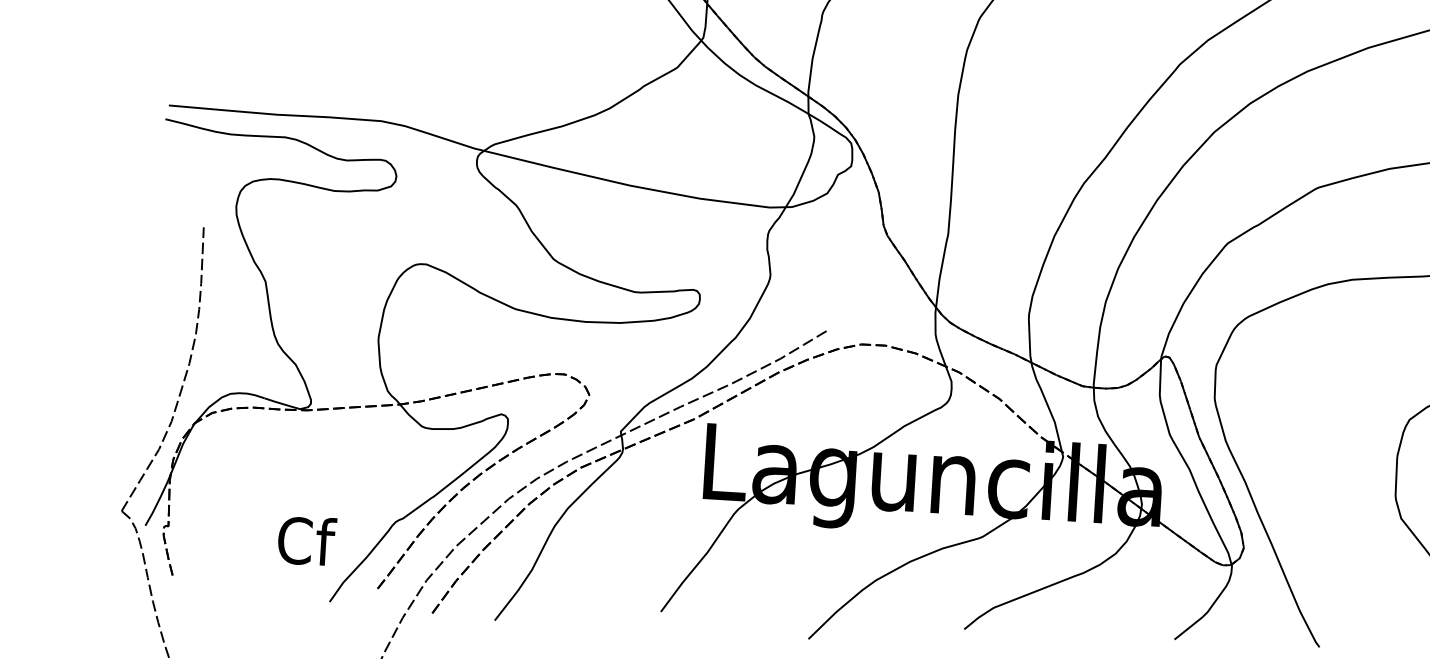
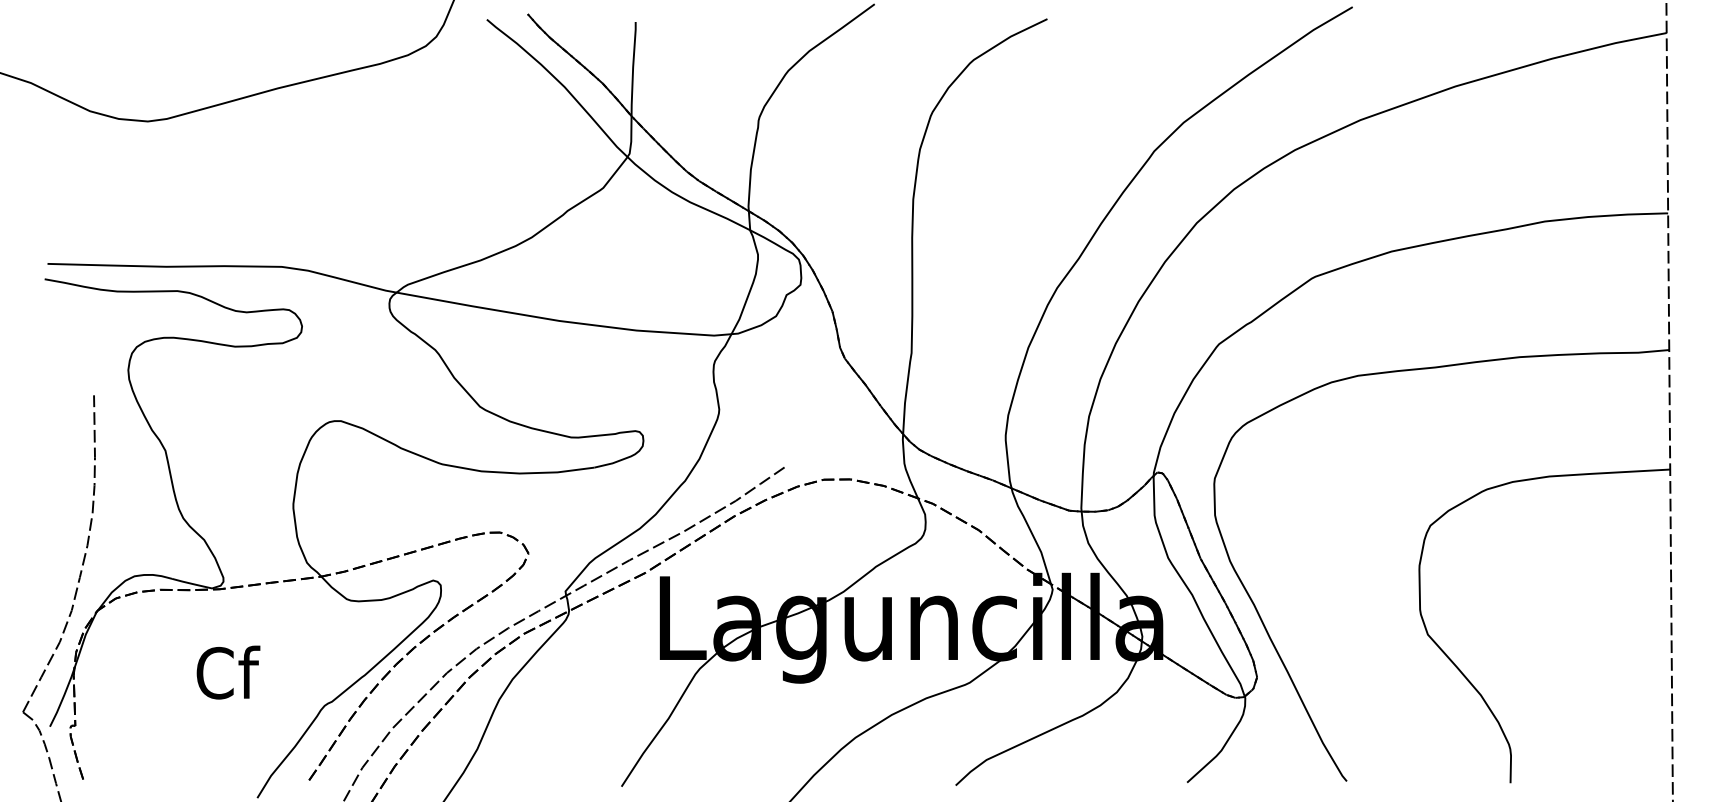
text: (307, 540) -> (228, 672), moved

